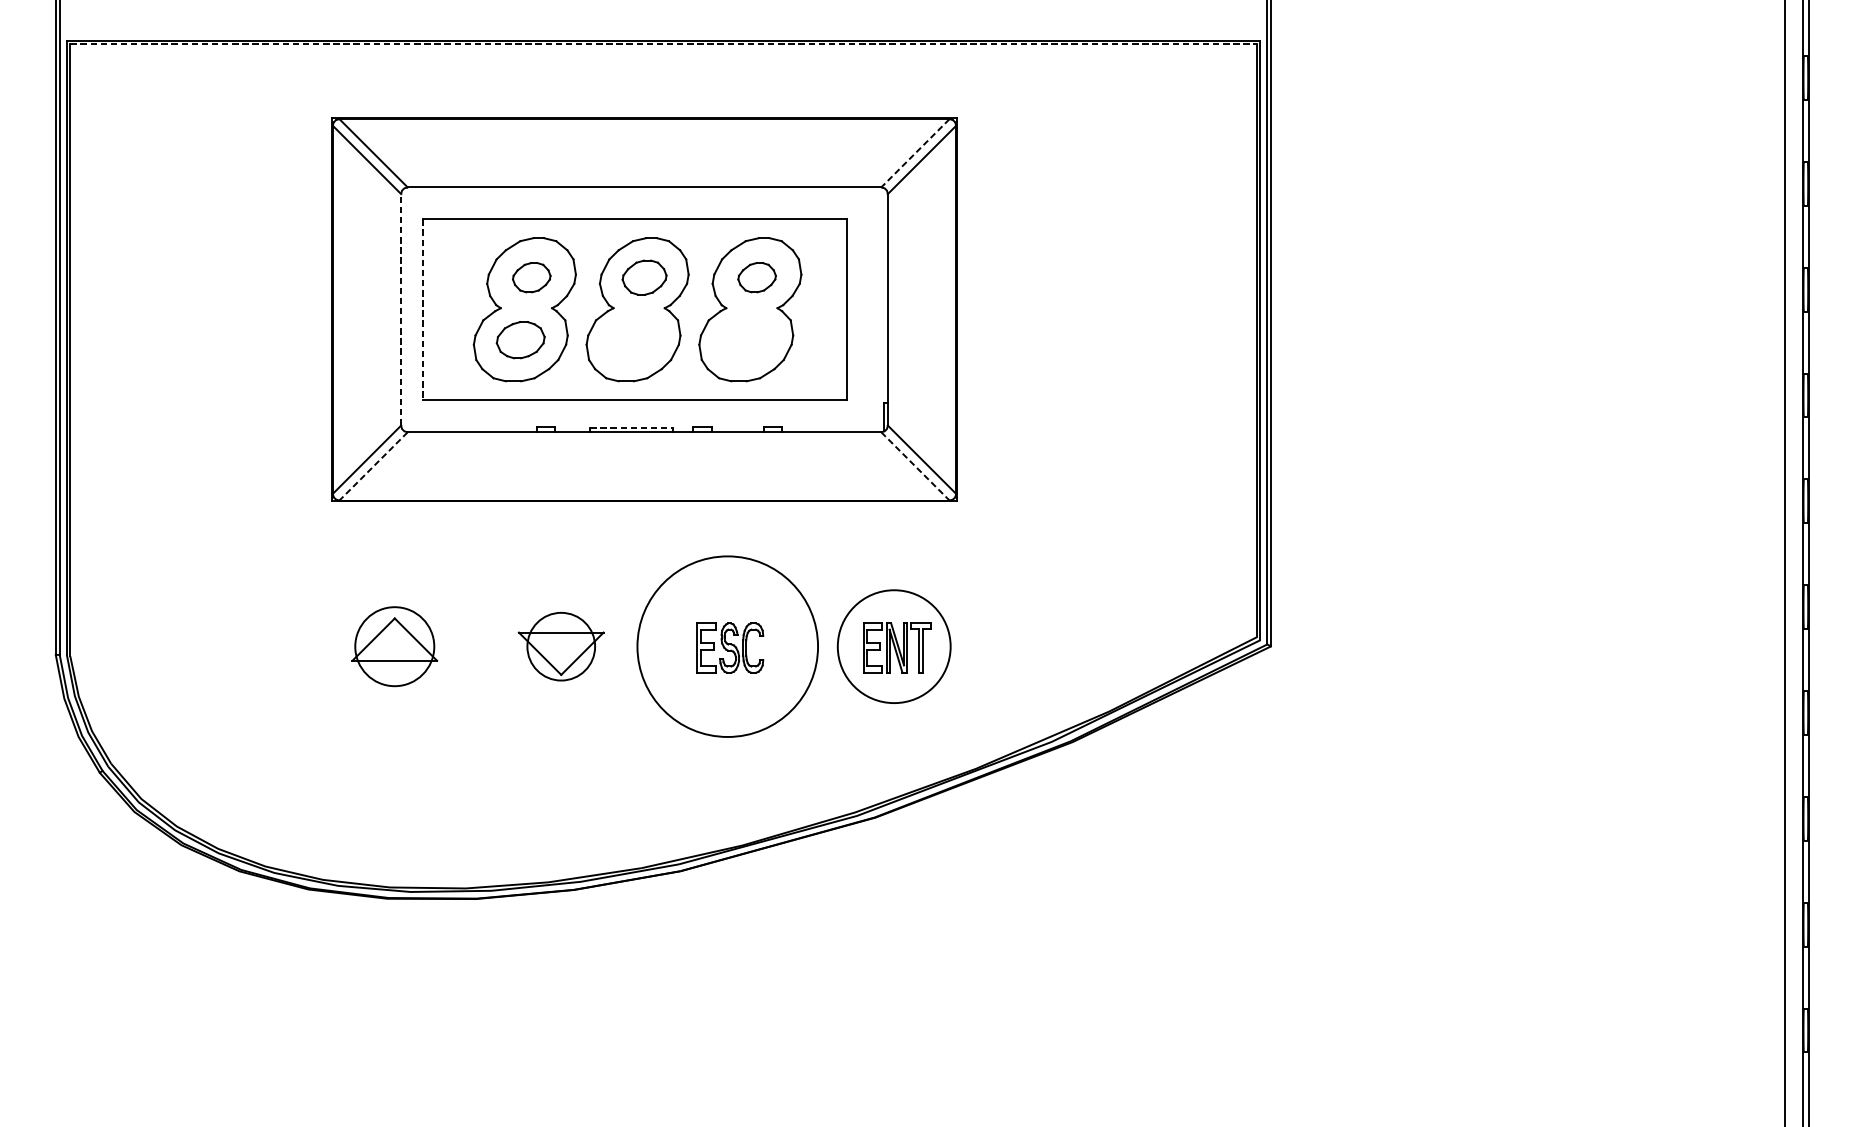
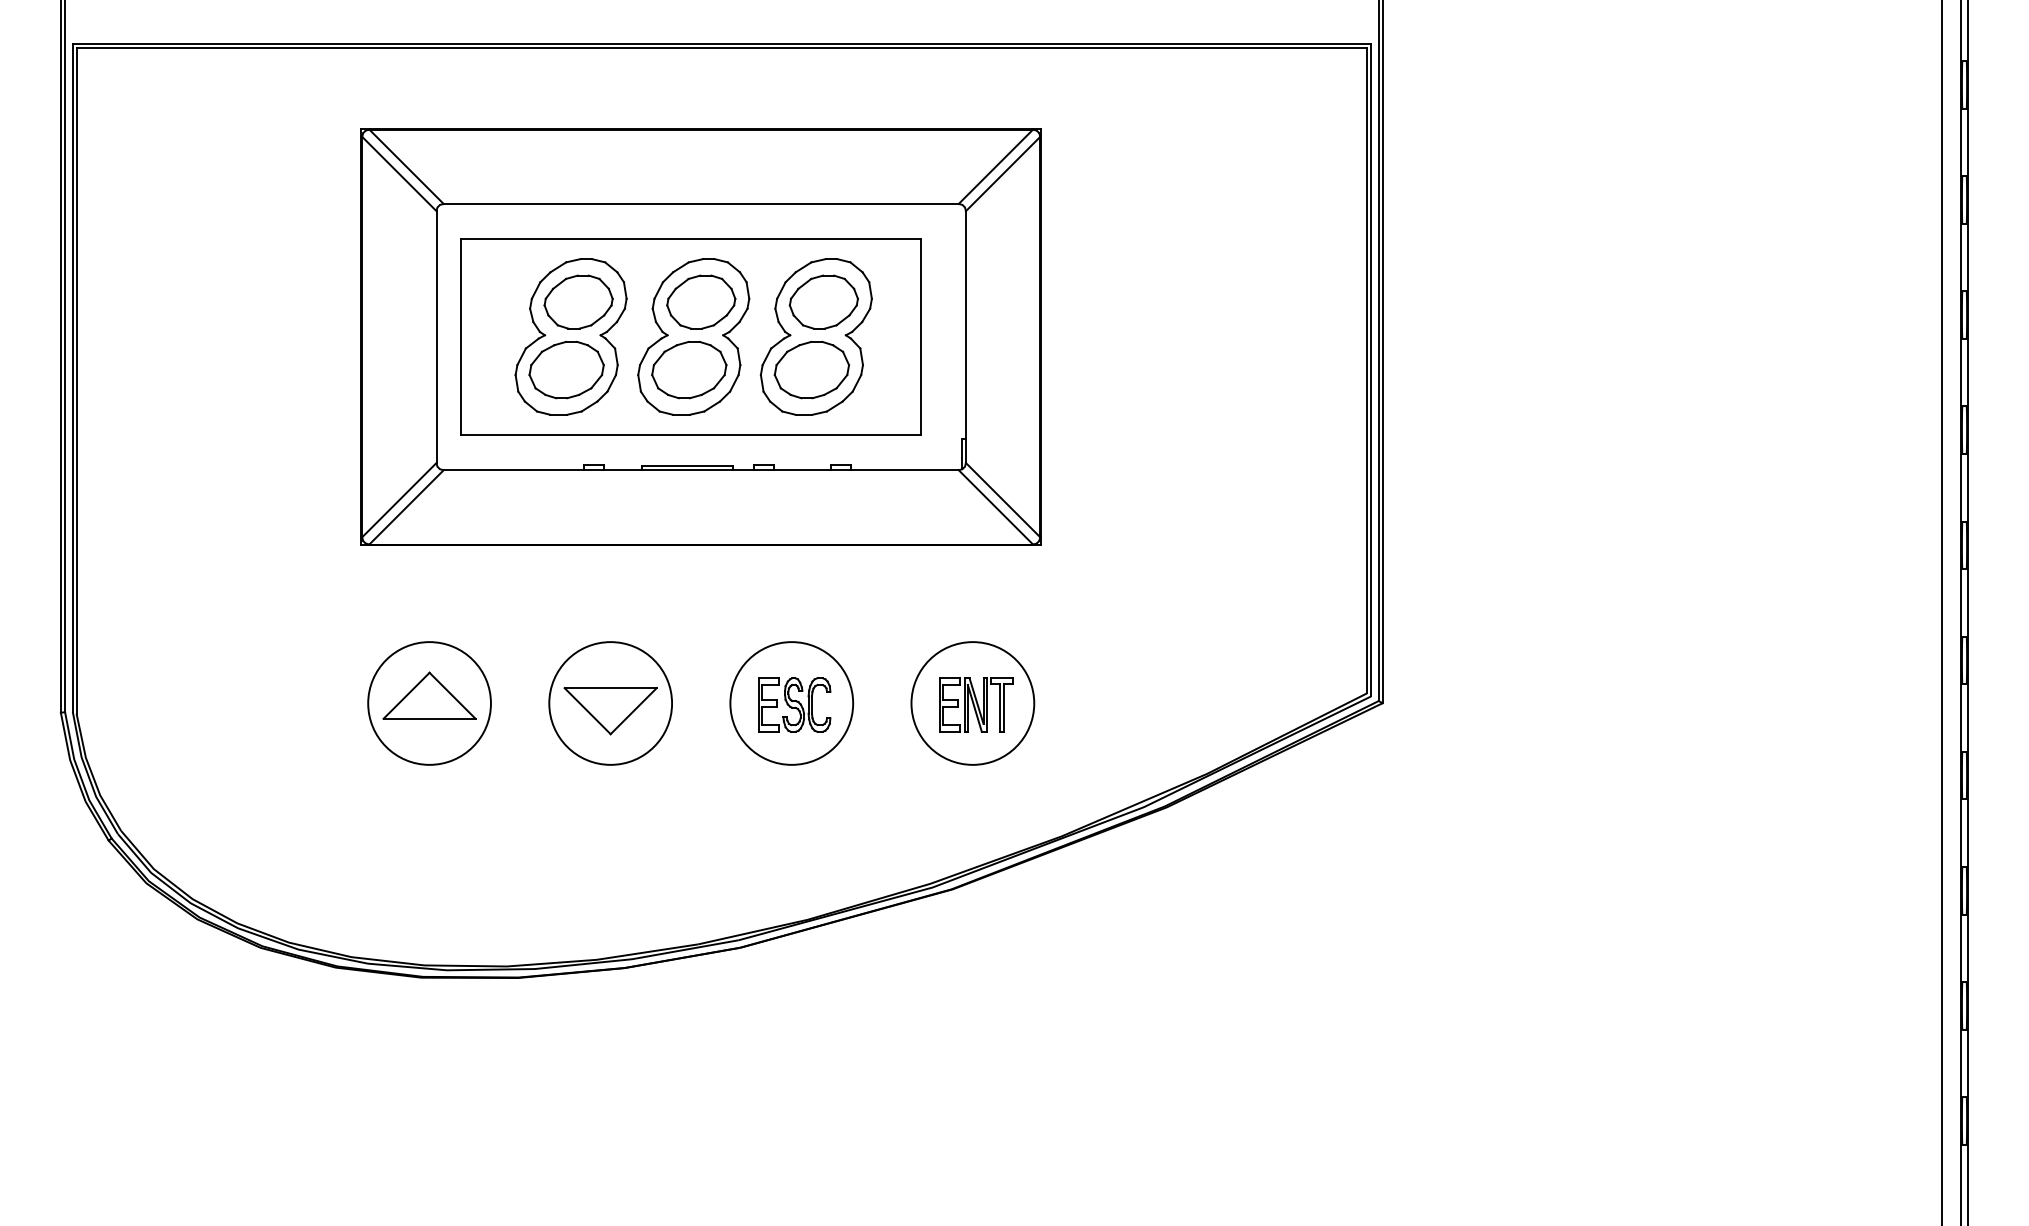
line: (664, 44) -> (722, 48), dashed -> solid
line: (915, 153) -> (995, 166), dashed -> solid
part: (531, 277) -> (578, 301), size x1.67
part: (644, 277) -> (701, 301), size x1.43
part: (756, 277) -> (823, 301), size x1.67
line: (401, 310) -> (436, 337), dashed -> solid
line: (423, 310) -> (460, 337), dashed -> solid
part: (520, 339) -> (566, 369), size x1.43
part: (633, 339) -> (689, 369), added
part: (745, 339) -> (811, 369), added
line: (631, 427) -> (687, 465), dashed -> solid
line: (373, 466) -> (406, 507), dashed -> solid
line: (915, 466) -> (995, 507), dashed -> solid
circle: (394, 646) -> (429, 703), size x1.43
circle: (561, 646) -> (610, 703), size x1.67
circle: (727, 646) -> (791, 703), size x0.62

